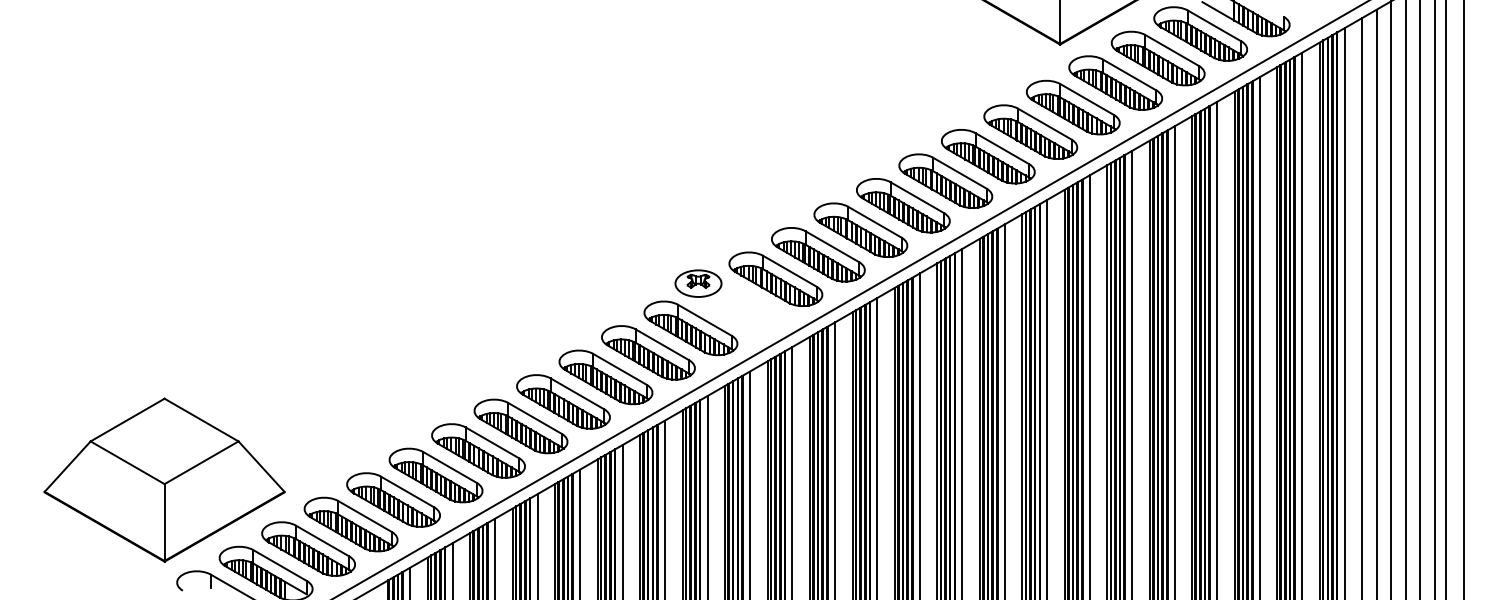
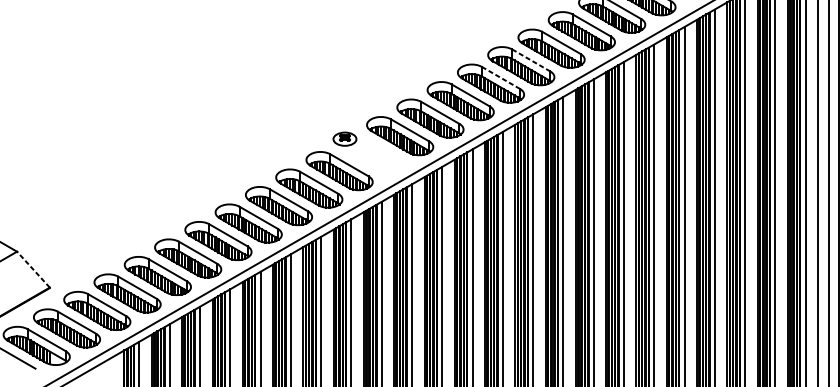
line: (959, 173) -> (531, 60), solid -> dashed
line: (917, 197) -> (501, 77), solid -> dashed
part: (698, 283) -> (344, 139), size x0.7
line: (261, 466) -> (33, 269), solid -> dashed

